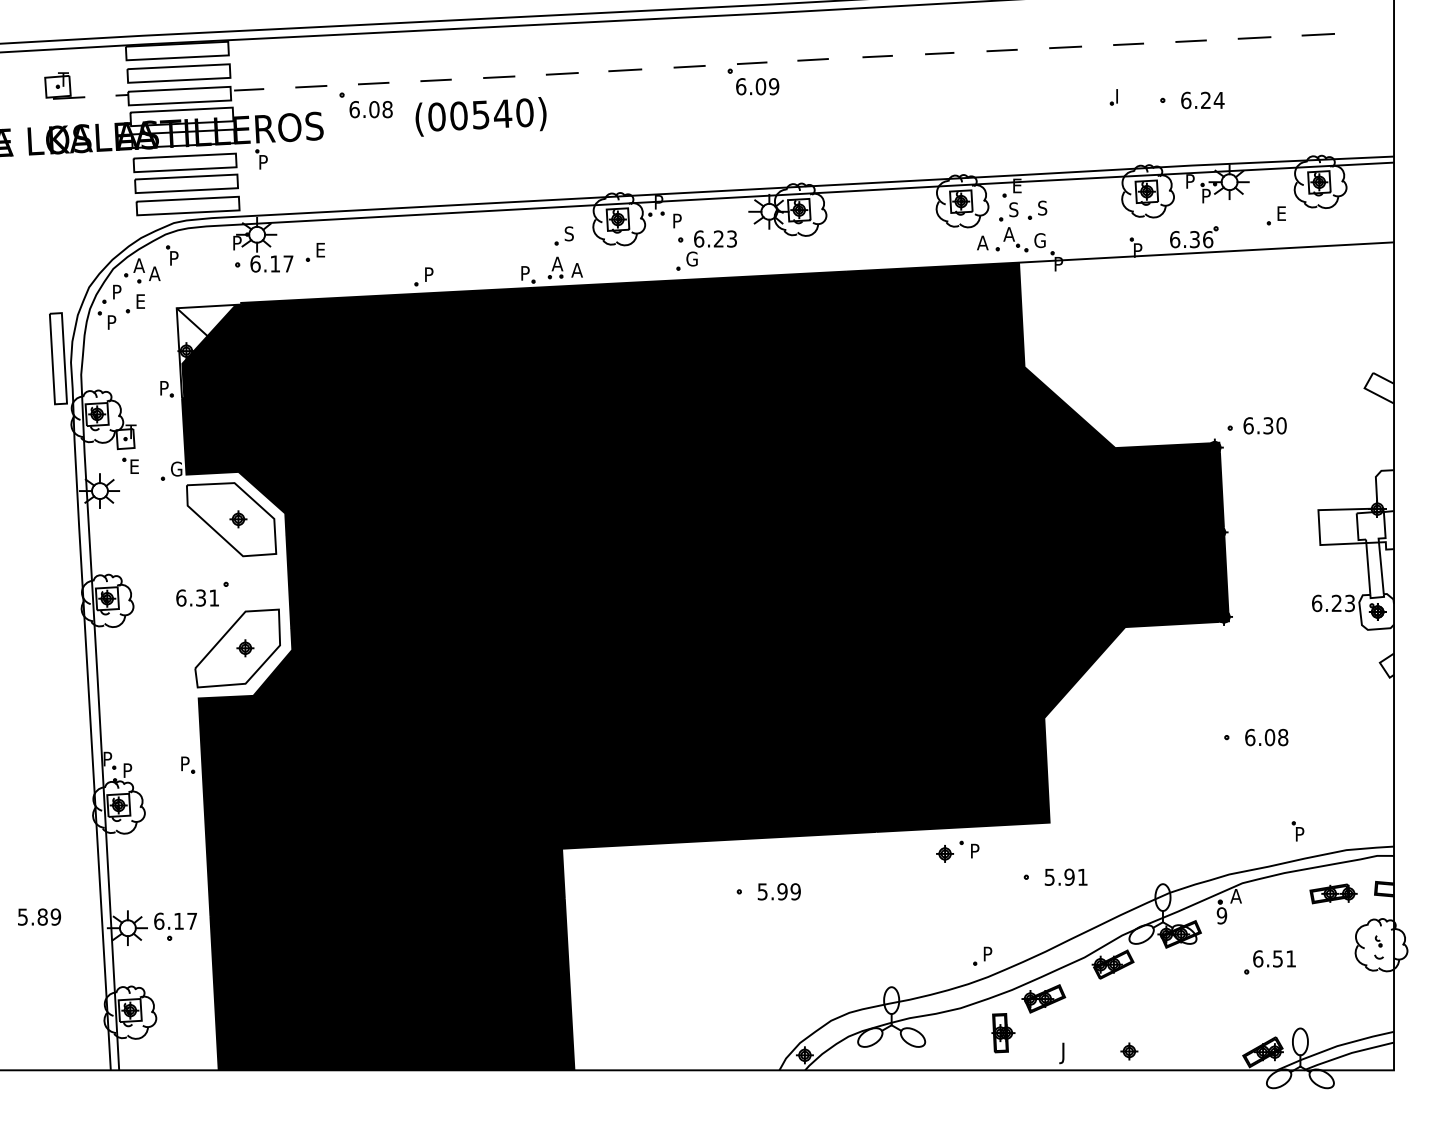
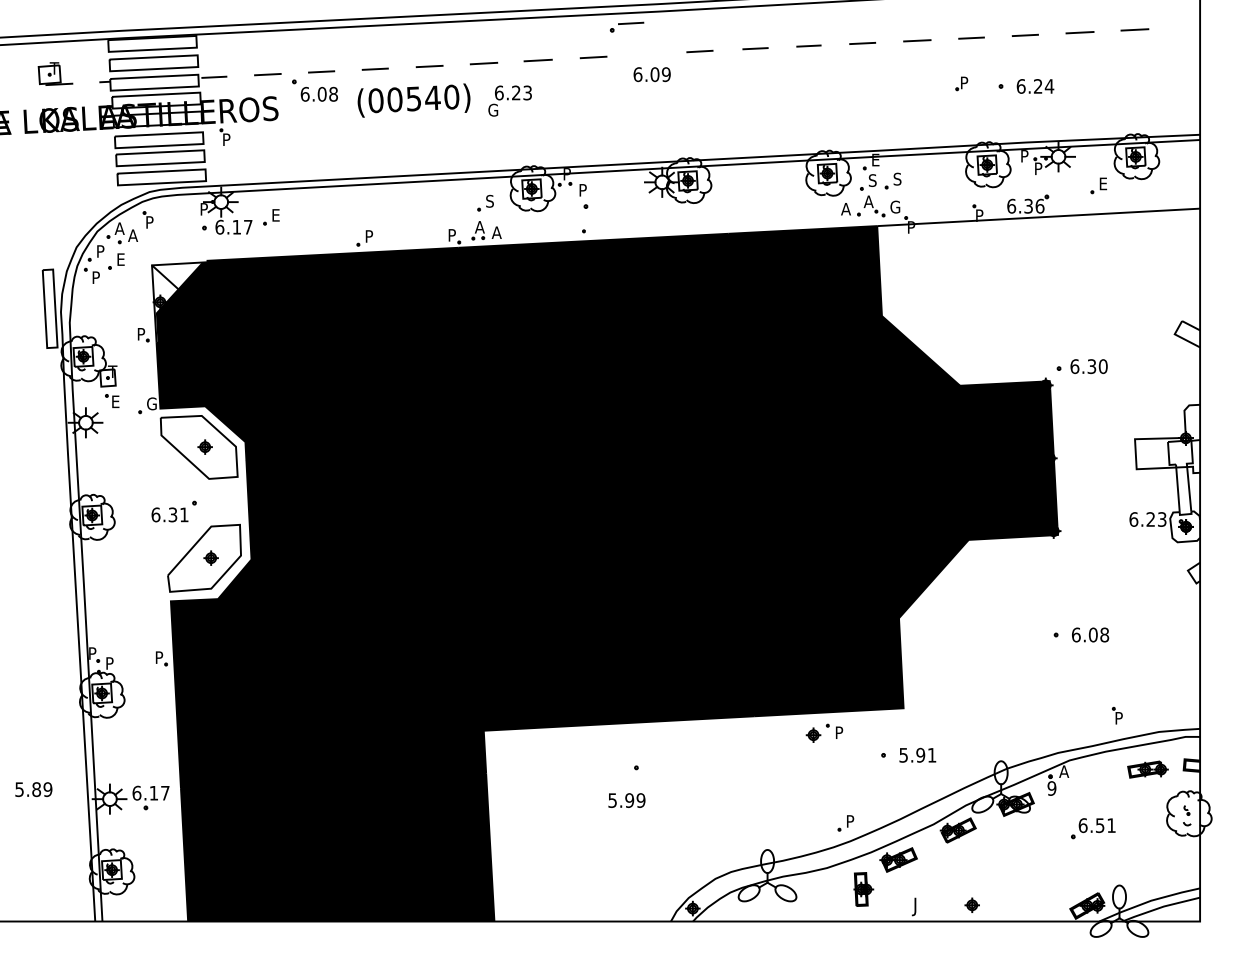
part: (747, 67) -> (627, 27), moved
text: (1121, 93) -> (965, 80), I -> P
text: (711, 248) -> (509, 101), moved
text: (778, 891) -> (626, 800), moved

